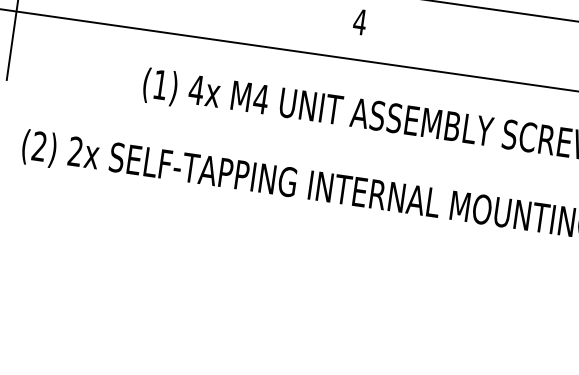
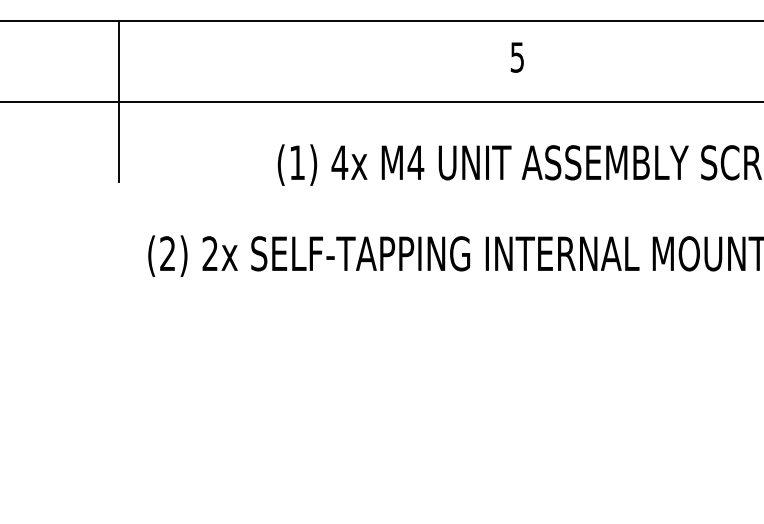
text: (360, 22) -> (517, 57), 4 -> 5

